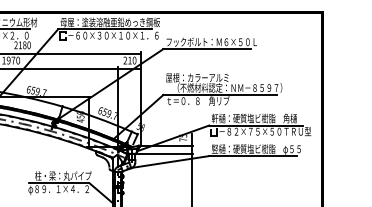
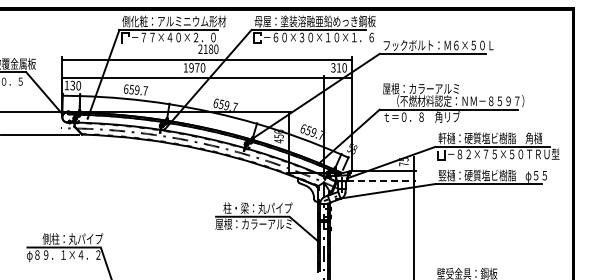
text: (125, 61) -> (333, 68), 210 -> 310
line: (165, 154) -> (382, 181), solid -> dashed
text: (59, 189) -> (253, 224), φ８９．１×４．２ -> 屋根：カラーアルミ

